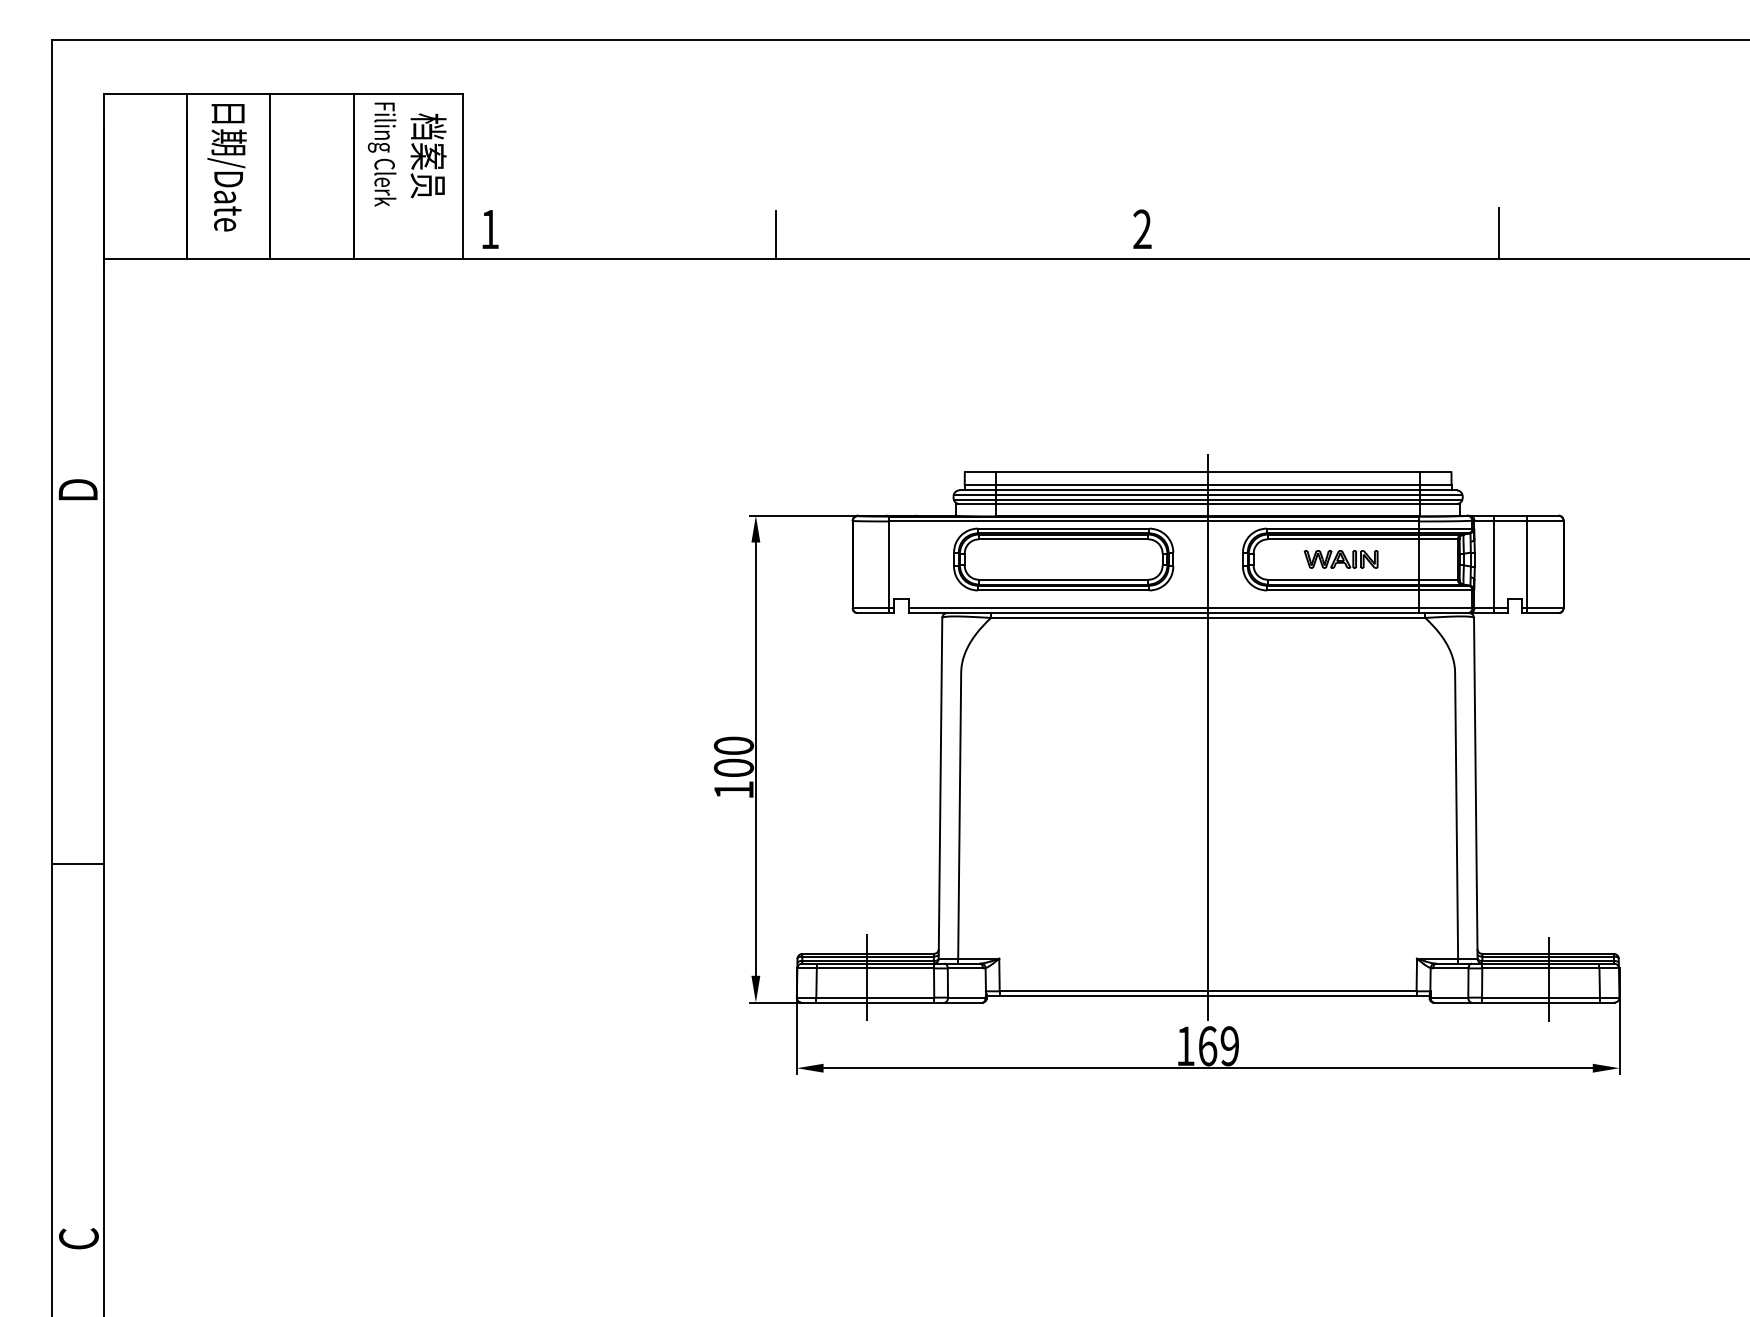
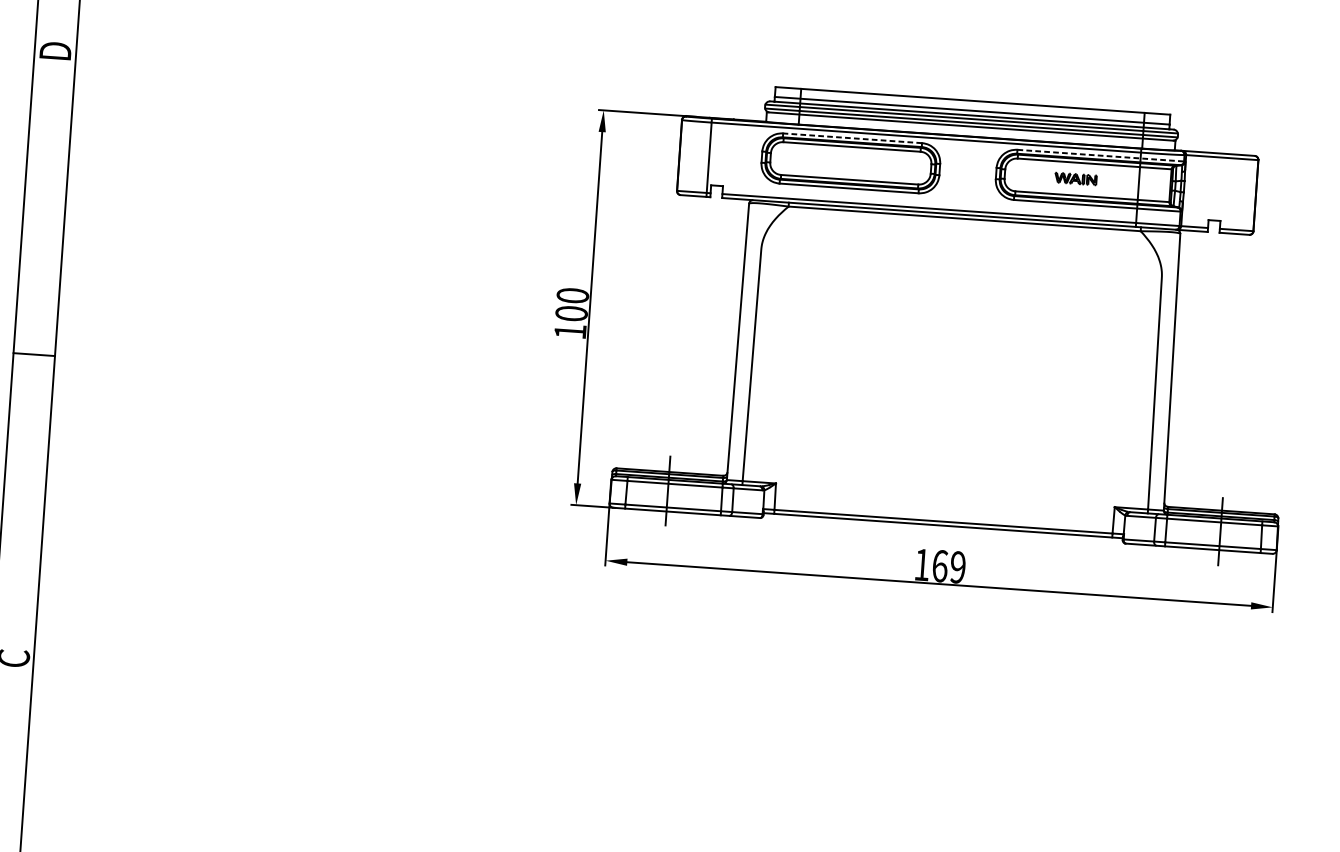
line: (1063, 528) -> (852, 138), solid -> dashed
line: (1370, 528) -> (1101, 155), solid -> dashed
part: (1340, 559) -> (1075, 179), size x0.7
line: (1493, 564) -> (1199, 191), removed
line: (1526, 564) -> (1225, 193), removed
line: (1208, 737) -> (958, 315), removed

